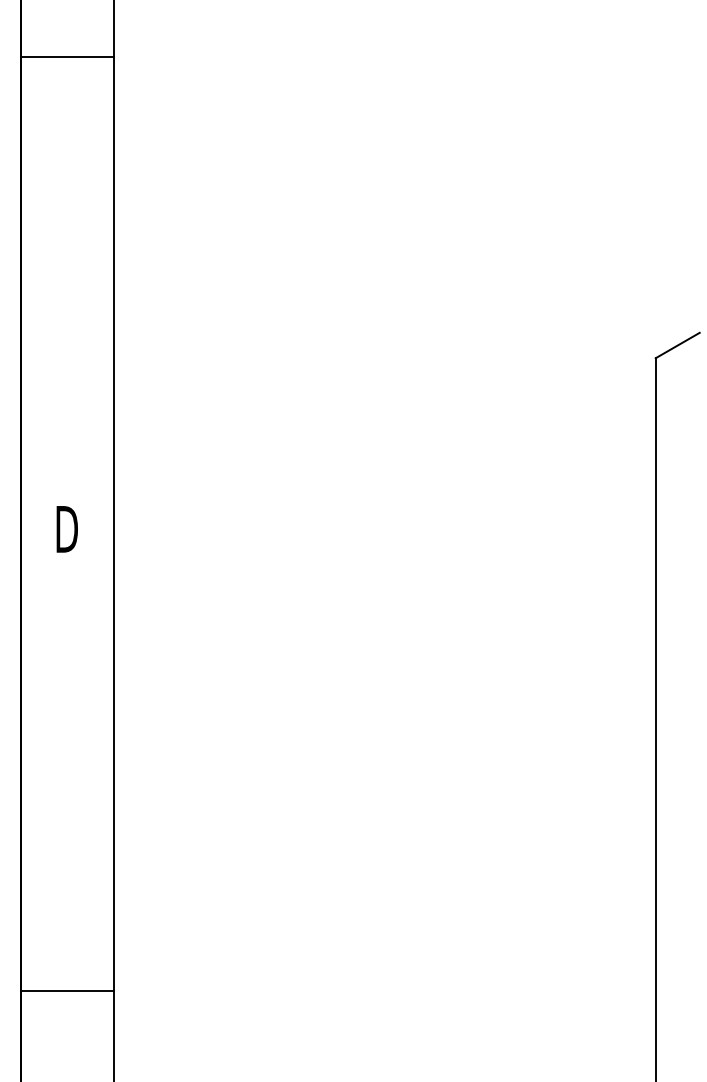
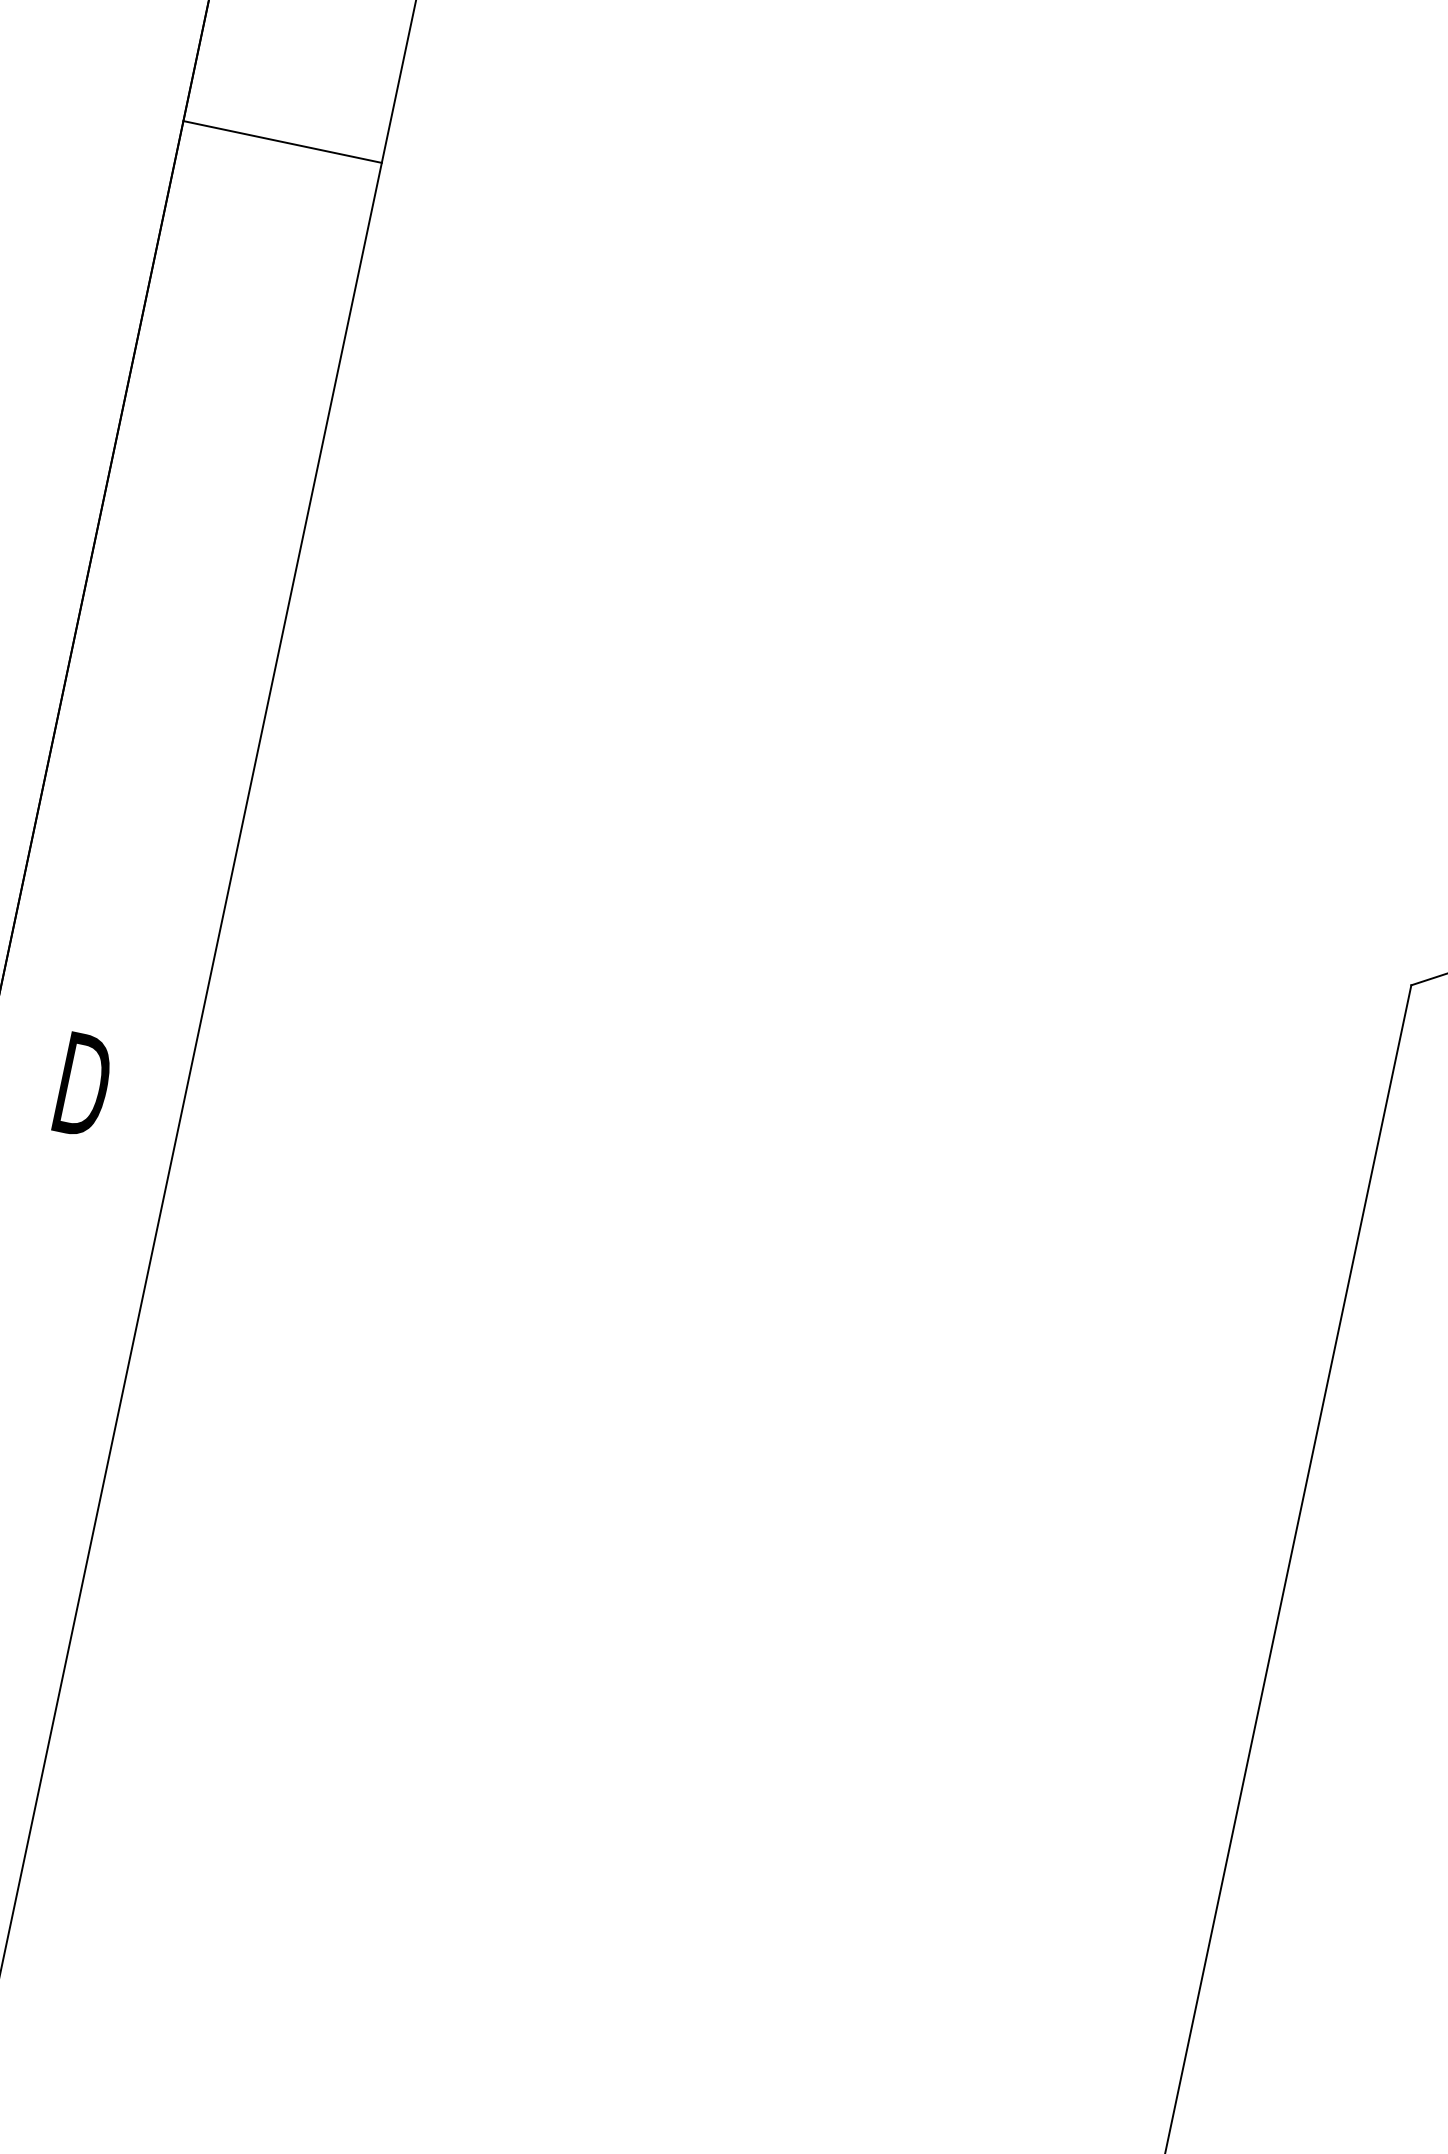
line: (66, 57) -> (281, 141), moved

